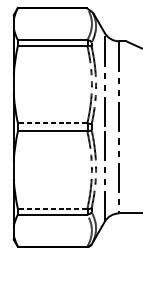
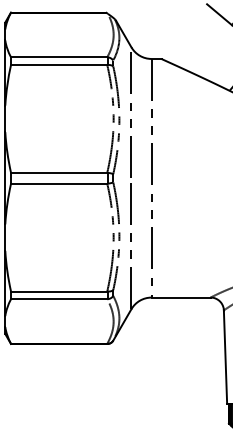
line: (52, 123) -> (58, 172), dashed -> solid
line: (52, 209) -> (58, 291), dashed -> solid

